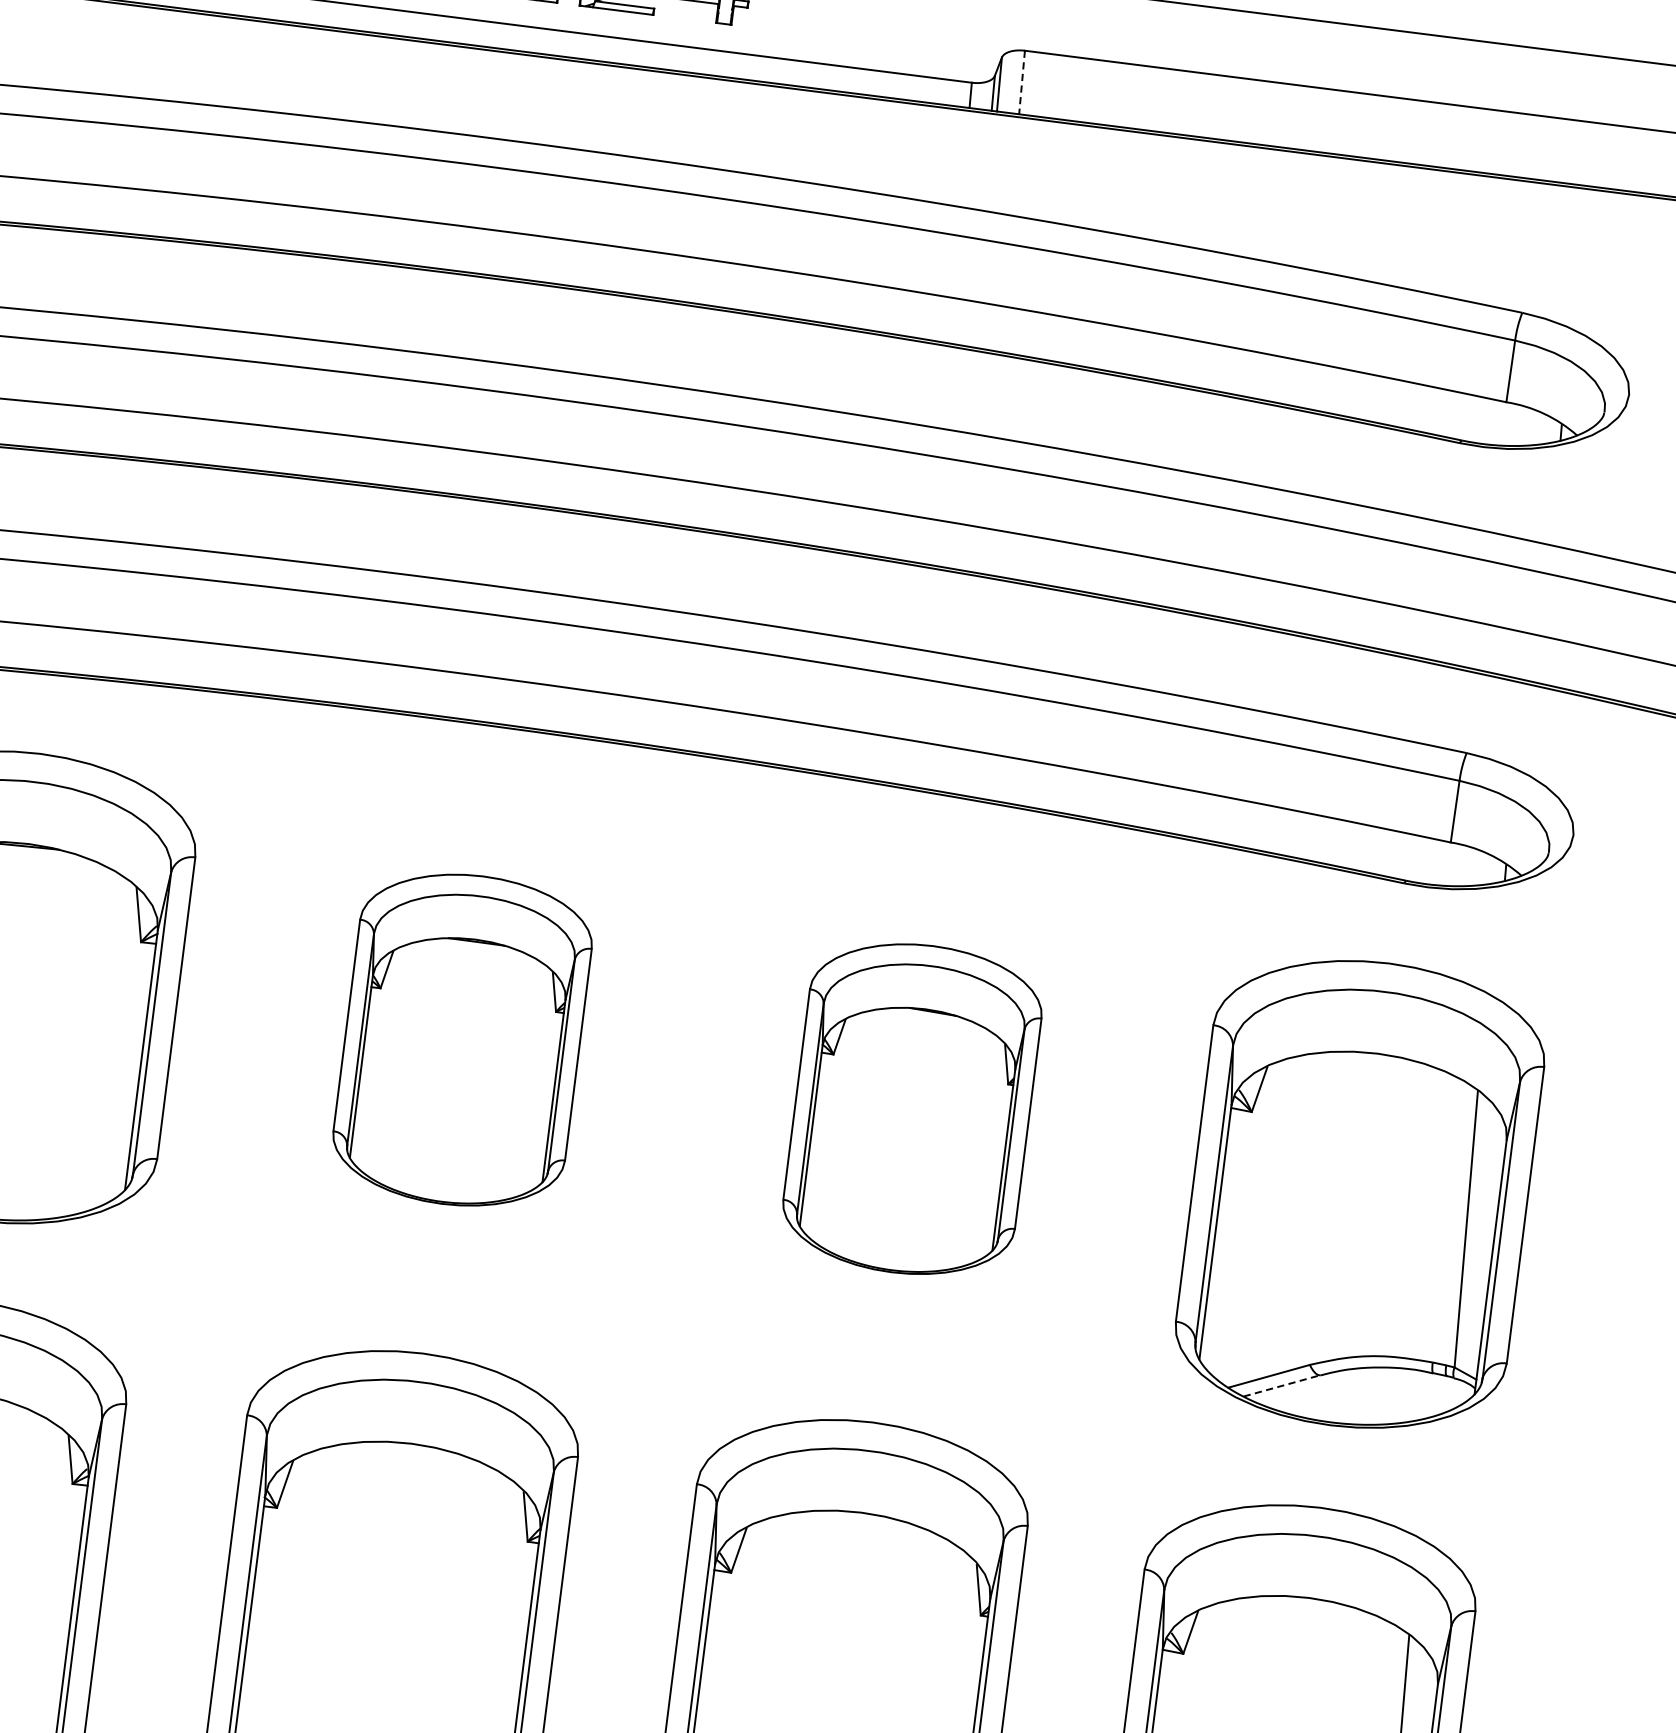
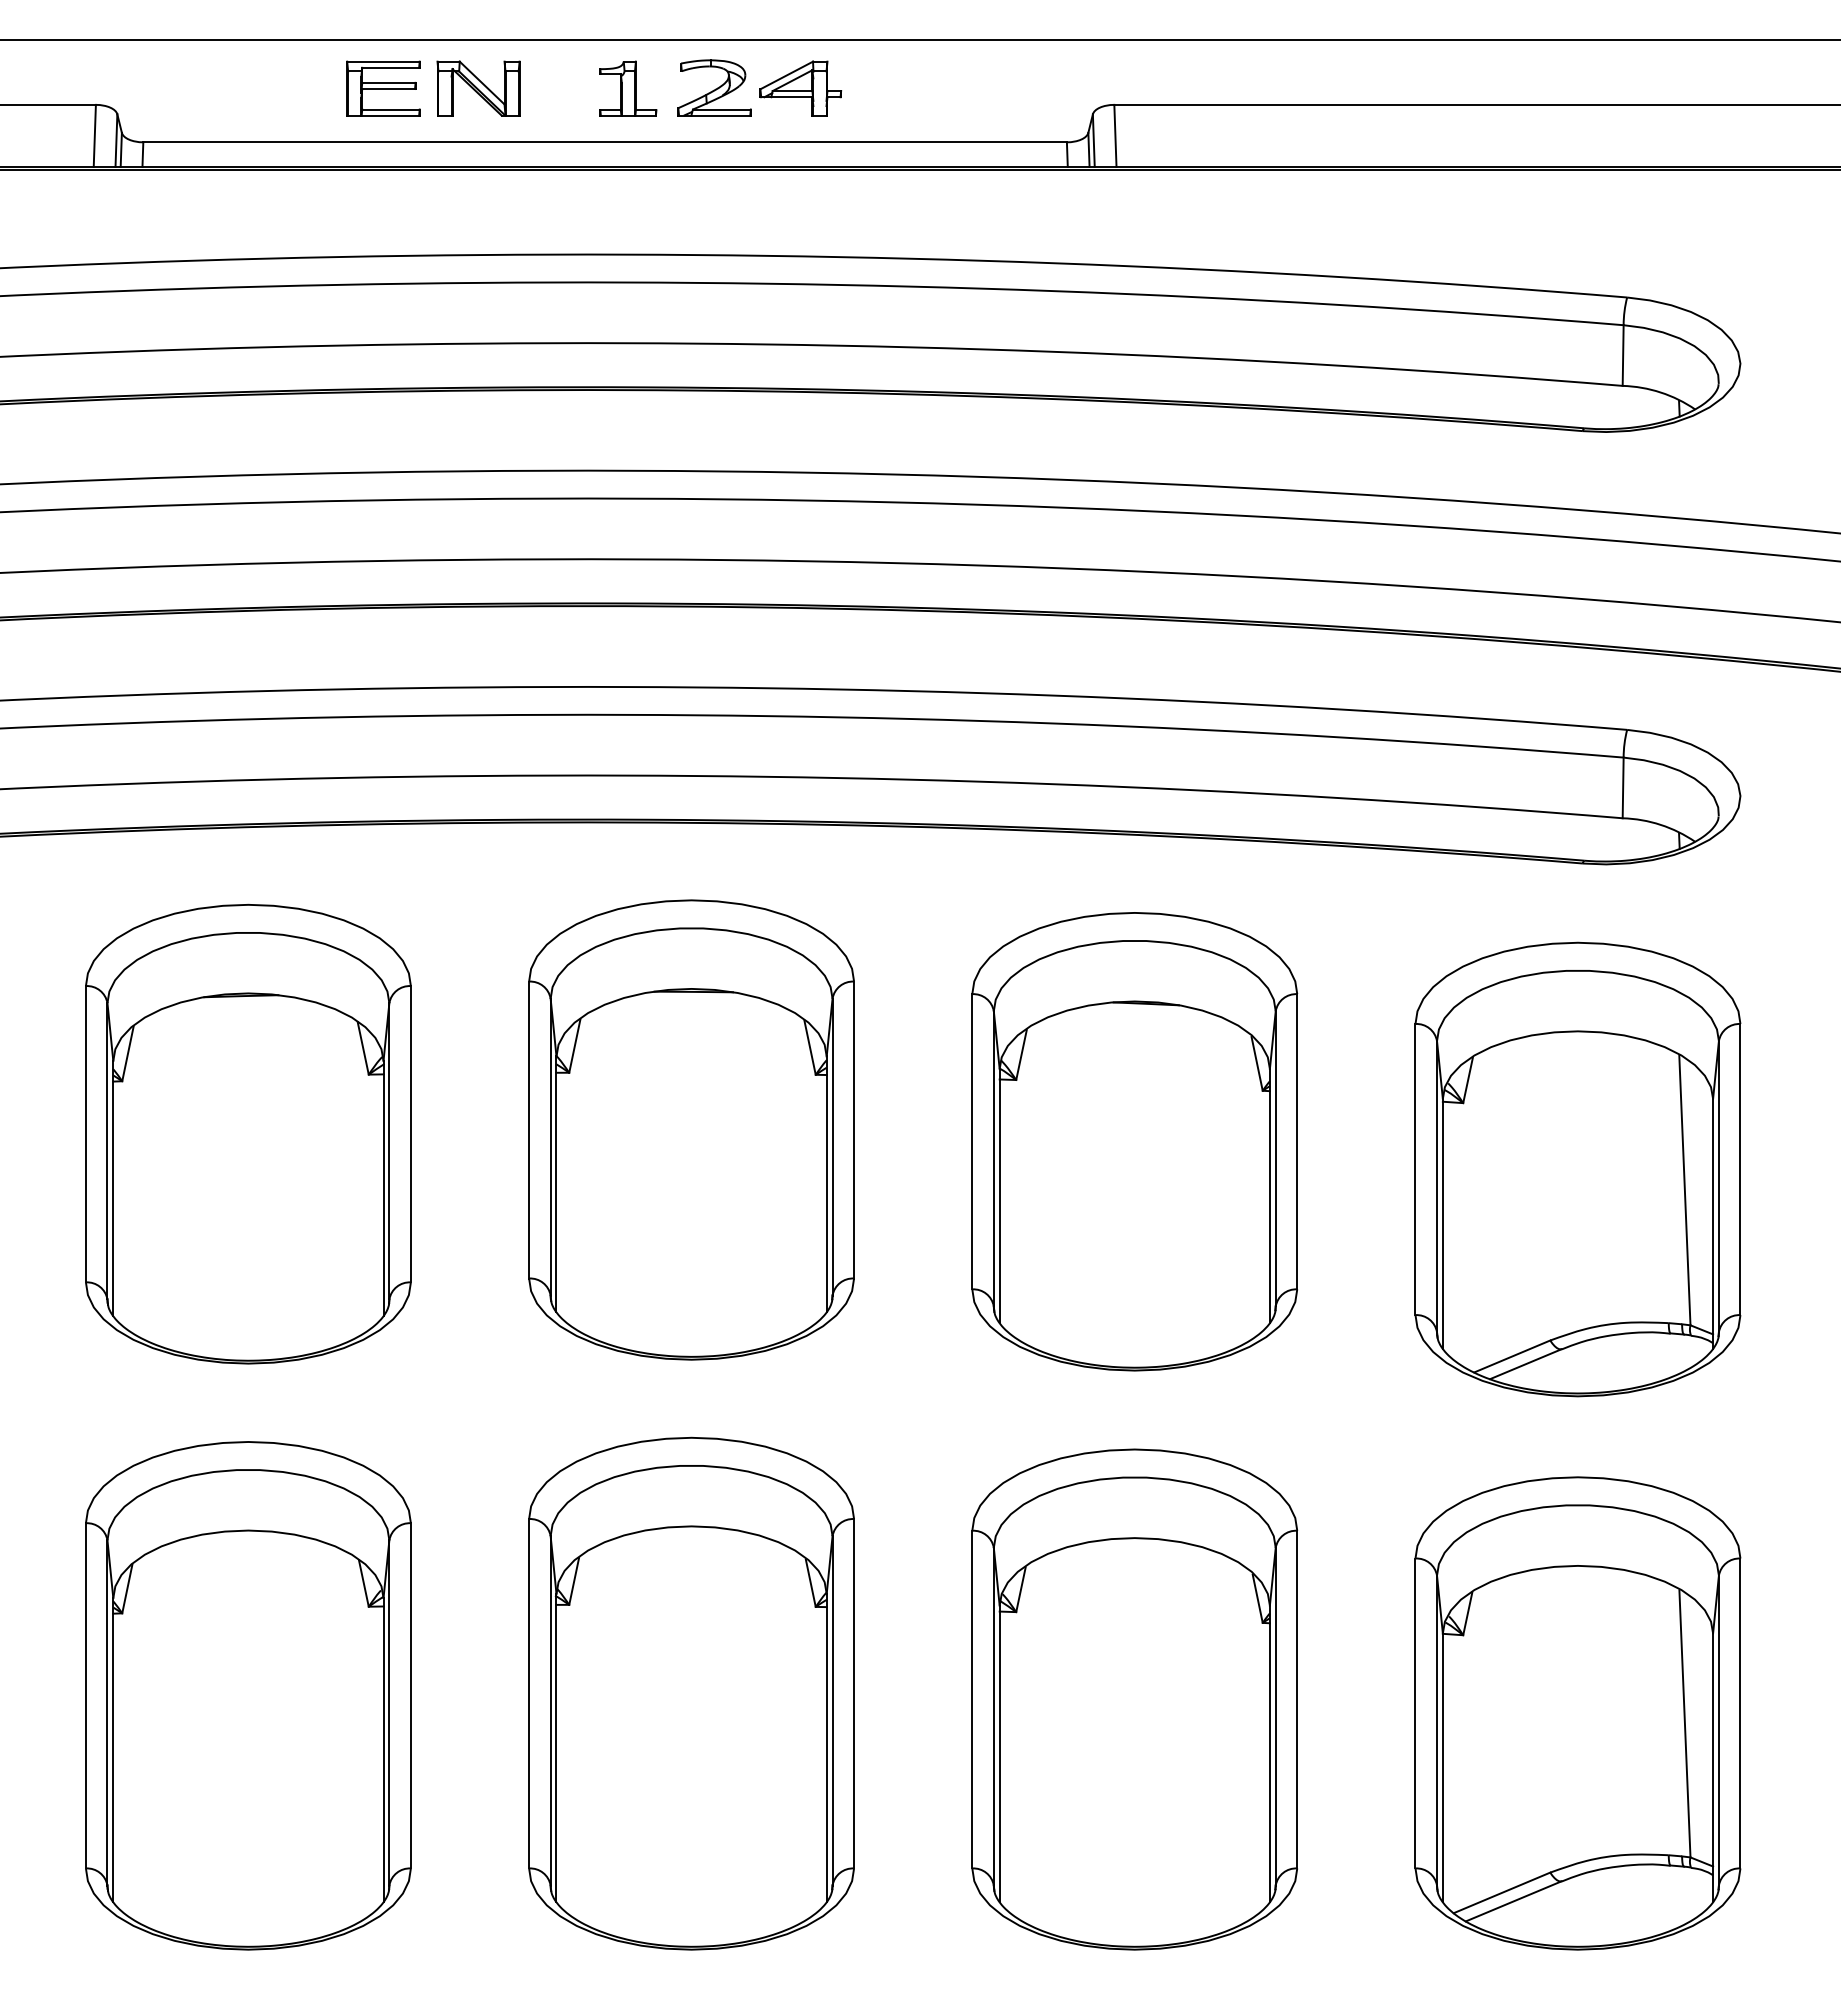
line: (1022, 83) -> (1115, 136), dashed -> solid
part: (462, 1039) -> (691, 1129), size x1.43
part: (912, 1108) -> (1134, 1141), size x1.43
line: (1281, 1386) -> (1525, 1364), dashed -> solid

